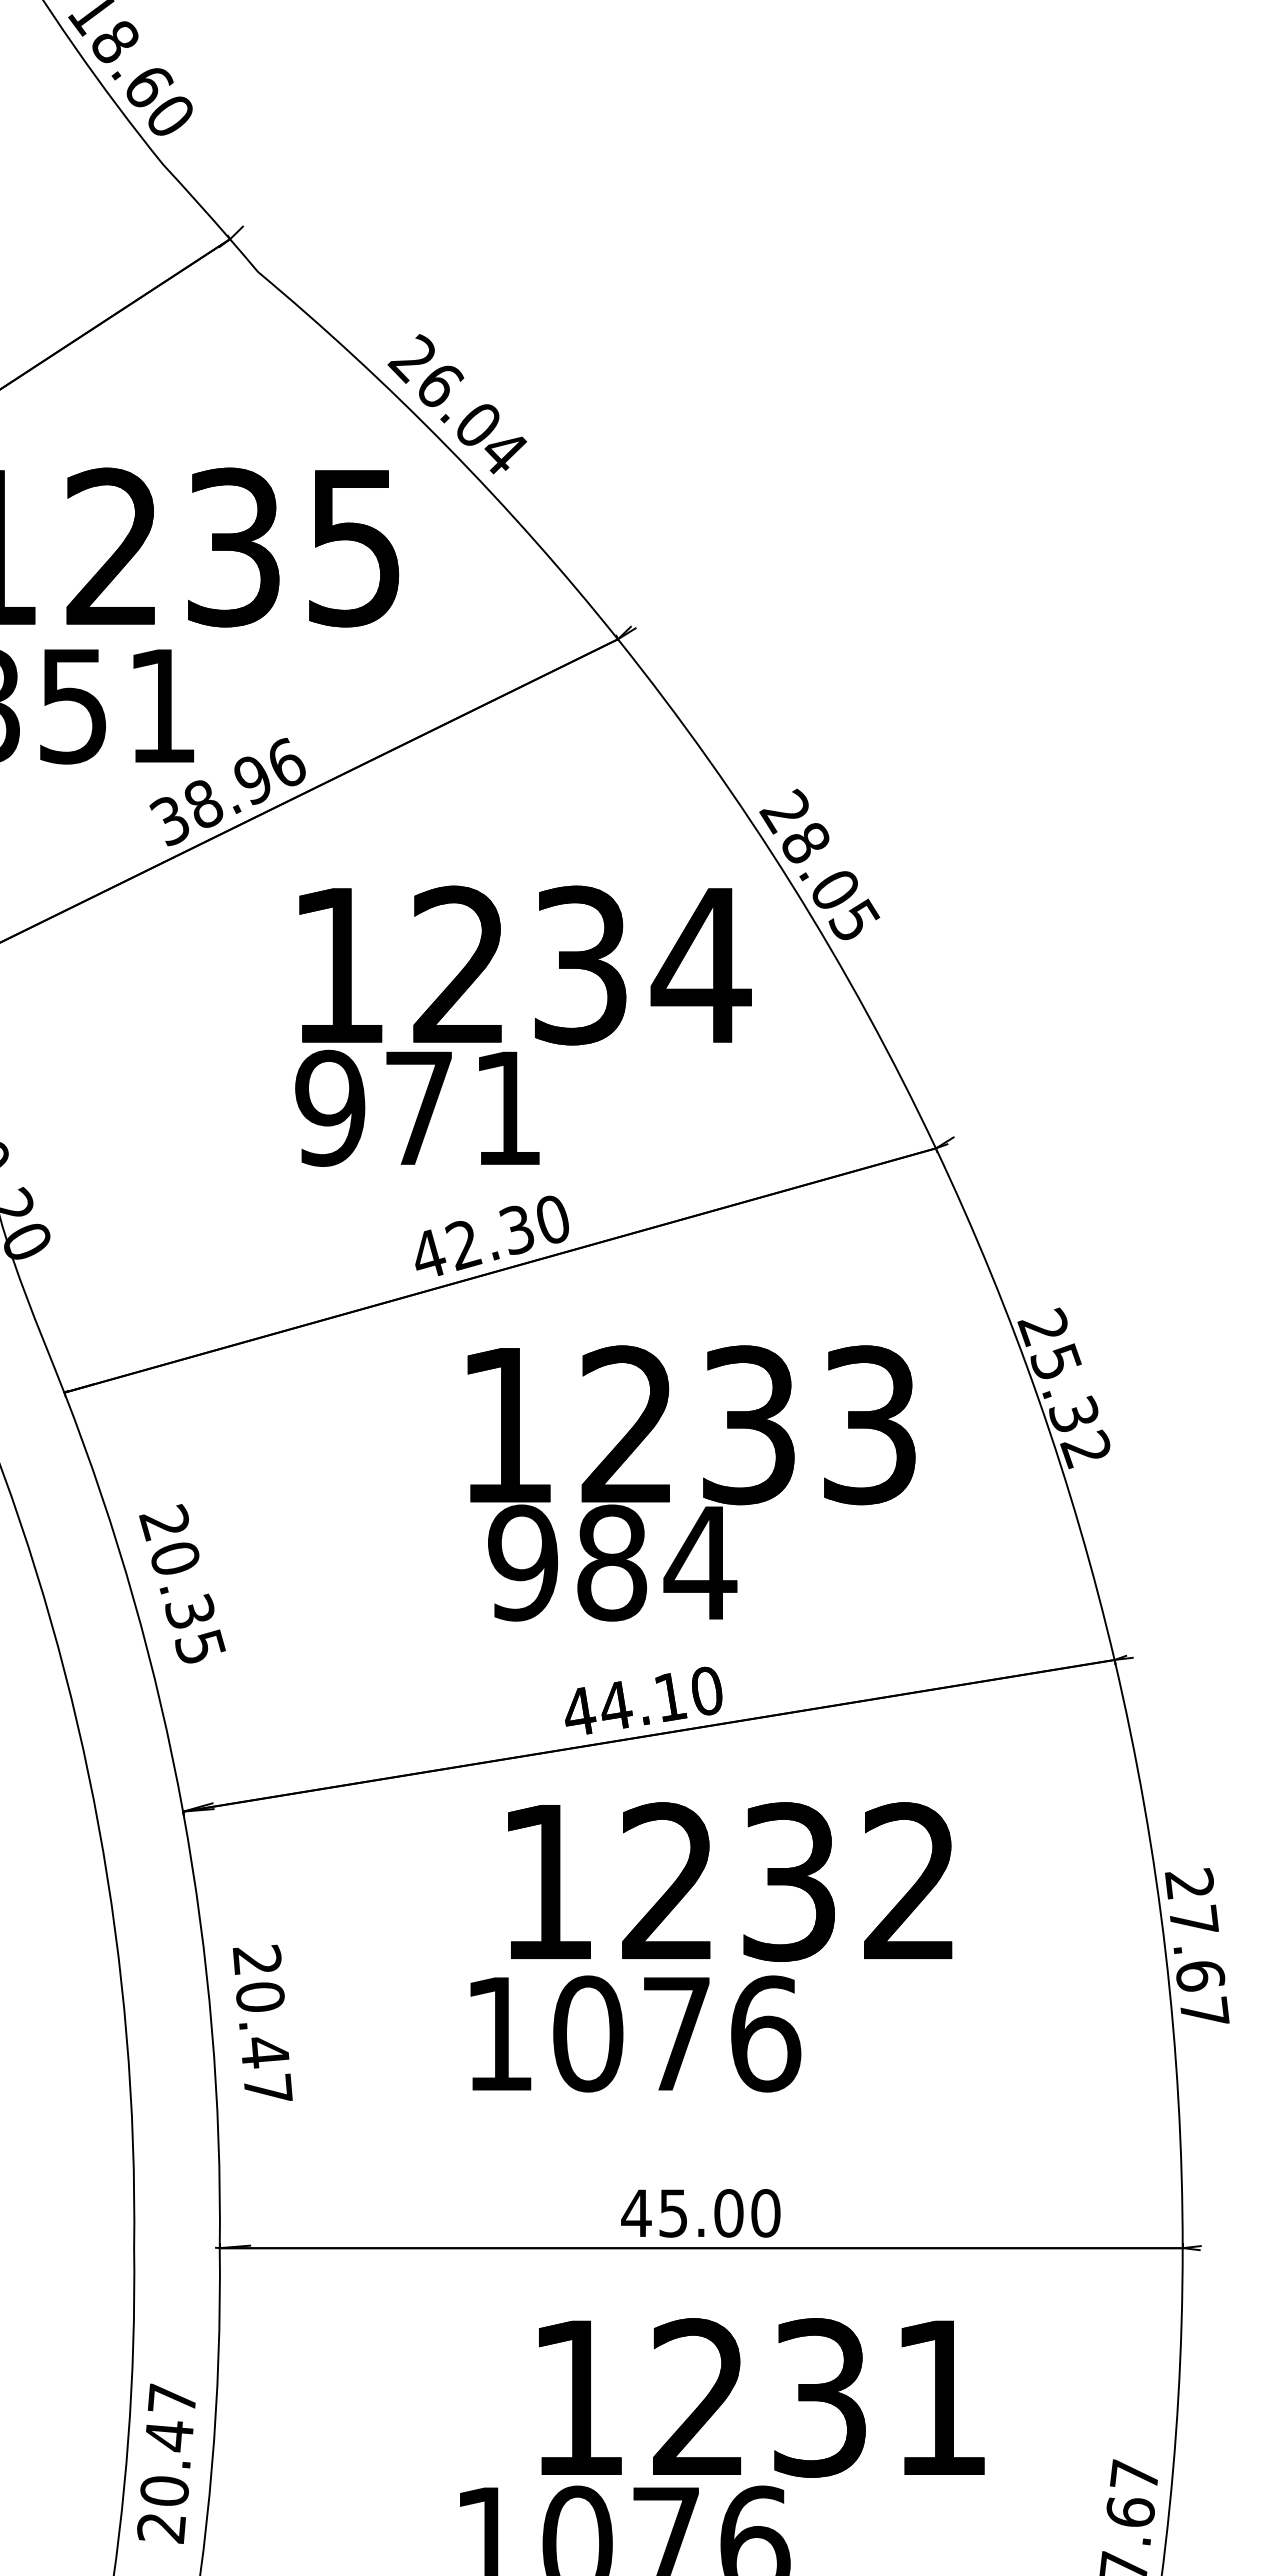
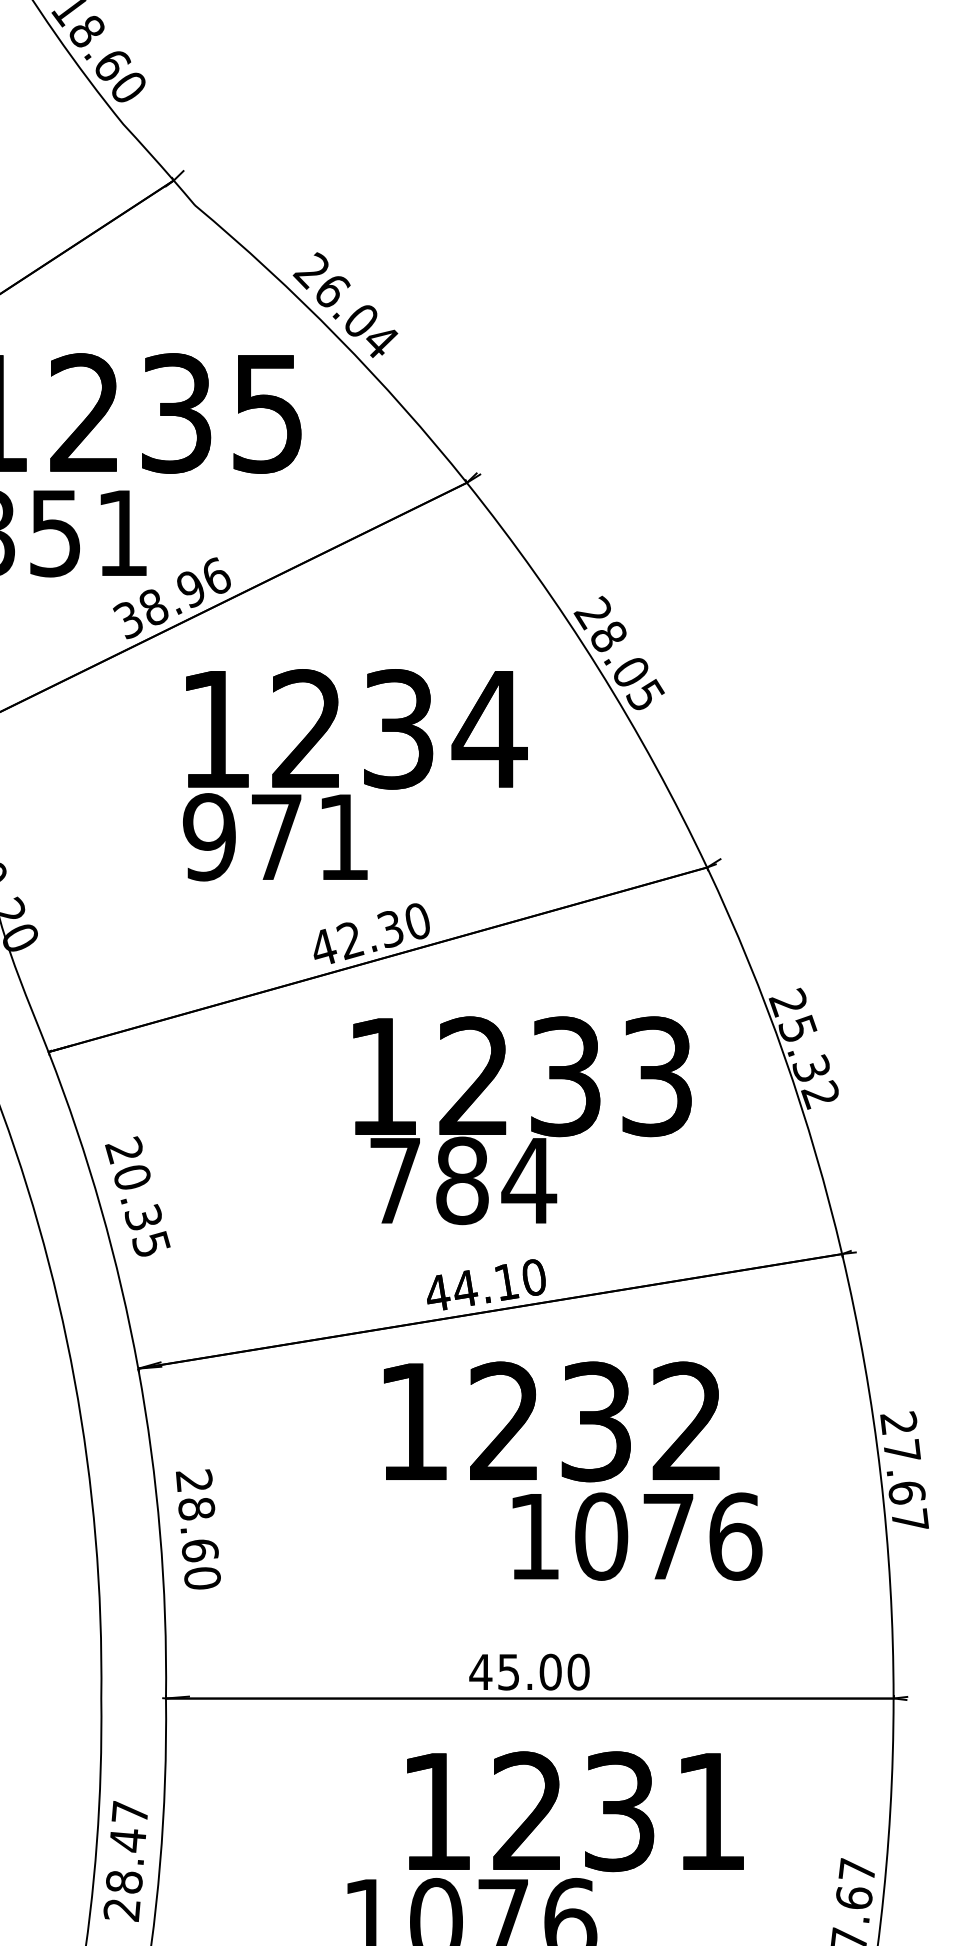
text: (523, 1025) -> (355, 774), moved
text: (523, 1562) -> (395, 1180), 984 -> 784
text: (635, 2033) -> (637, 1536), moved
text: (264, 2042) -> (199, 1543), 20.47 -> 28.60
text: (164, 2491) -> (124, 1882), 20.47 -> 28.47

